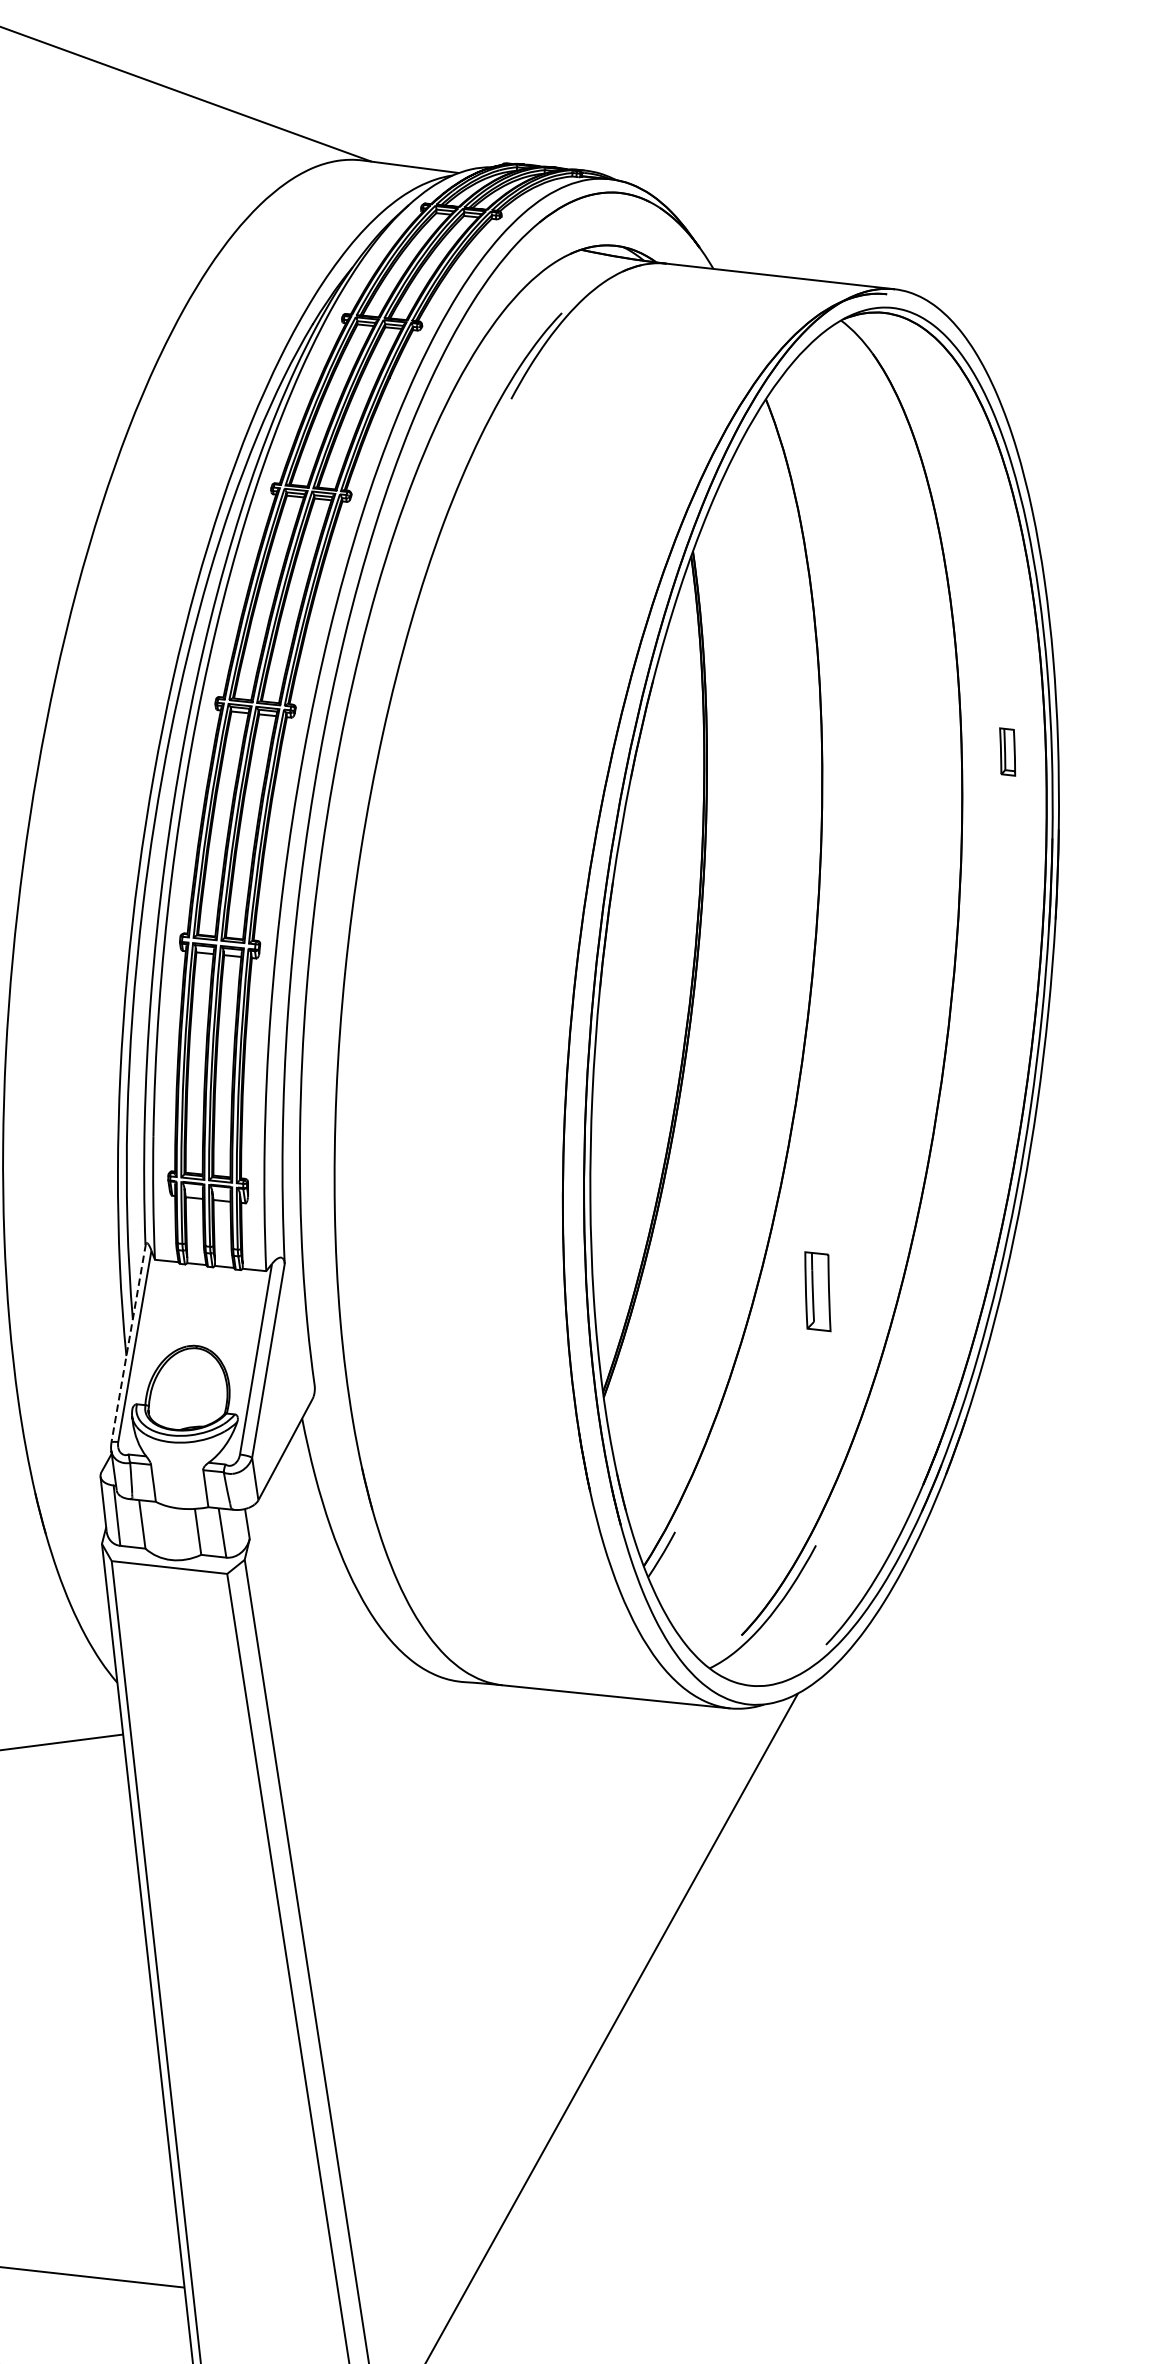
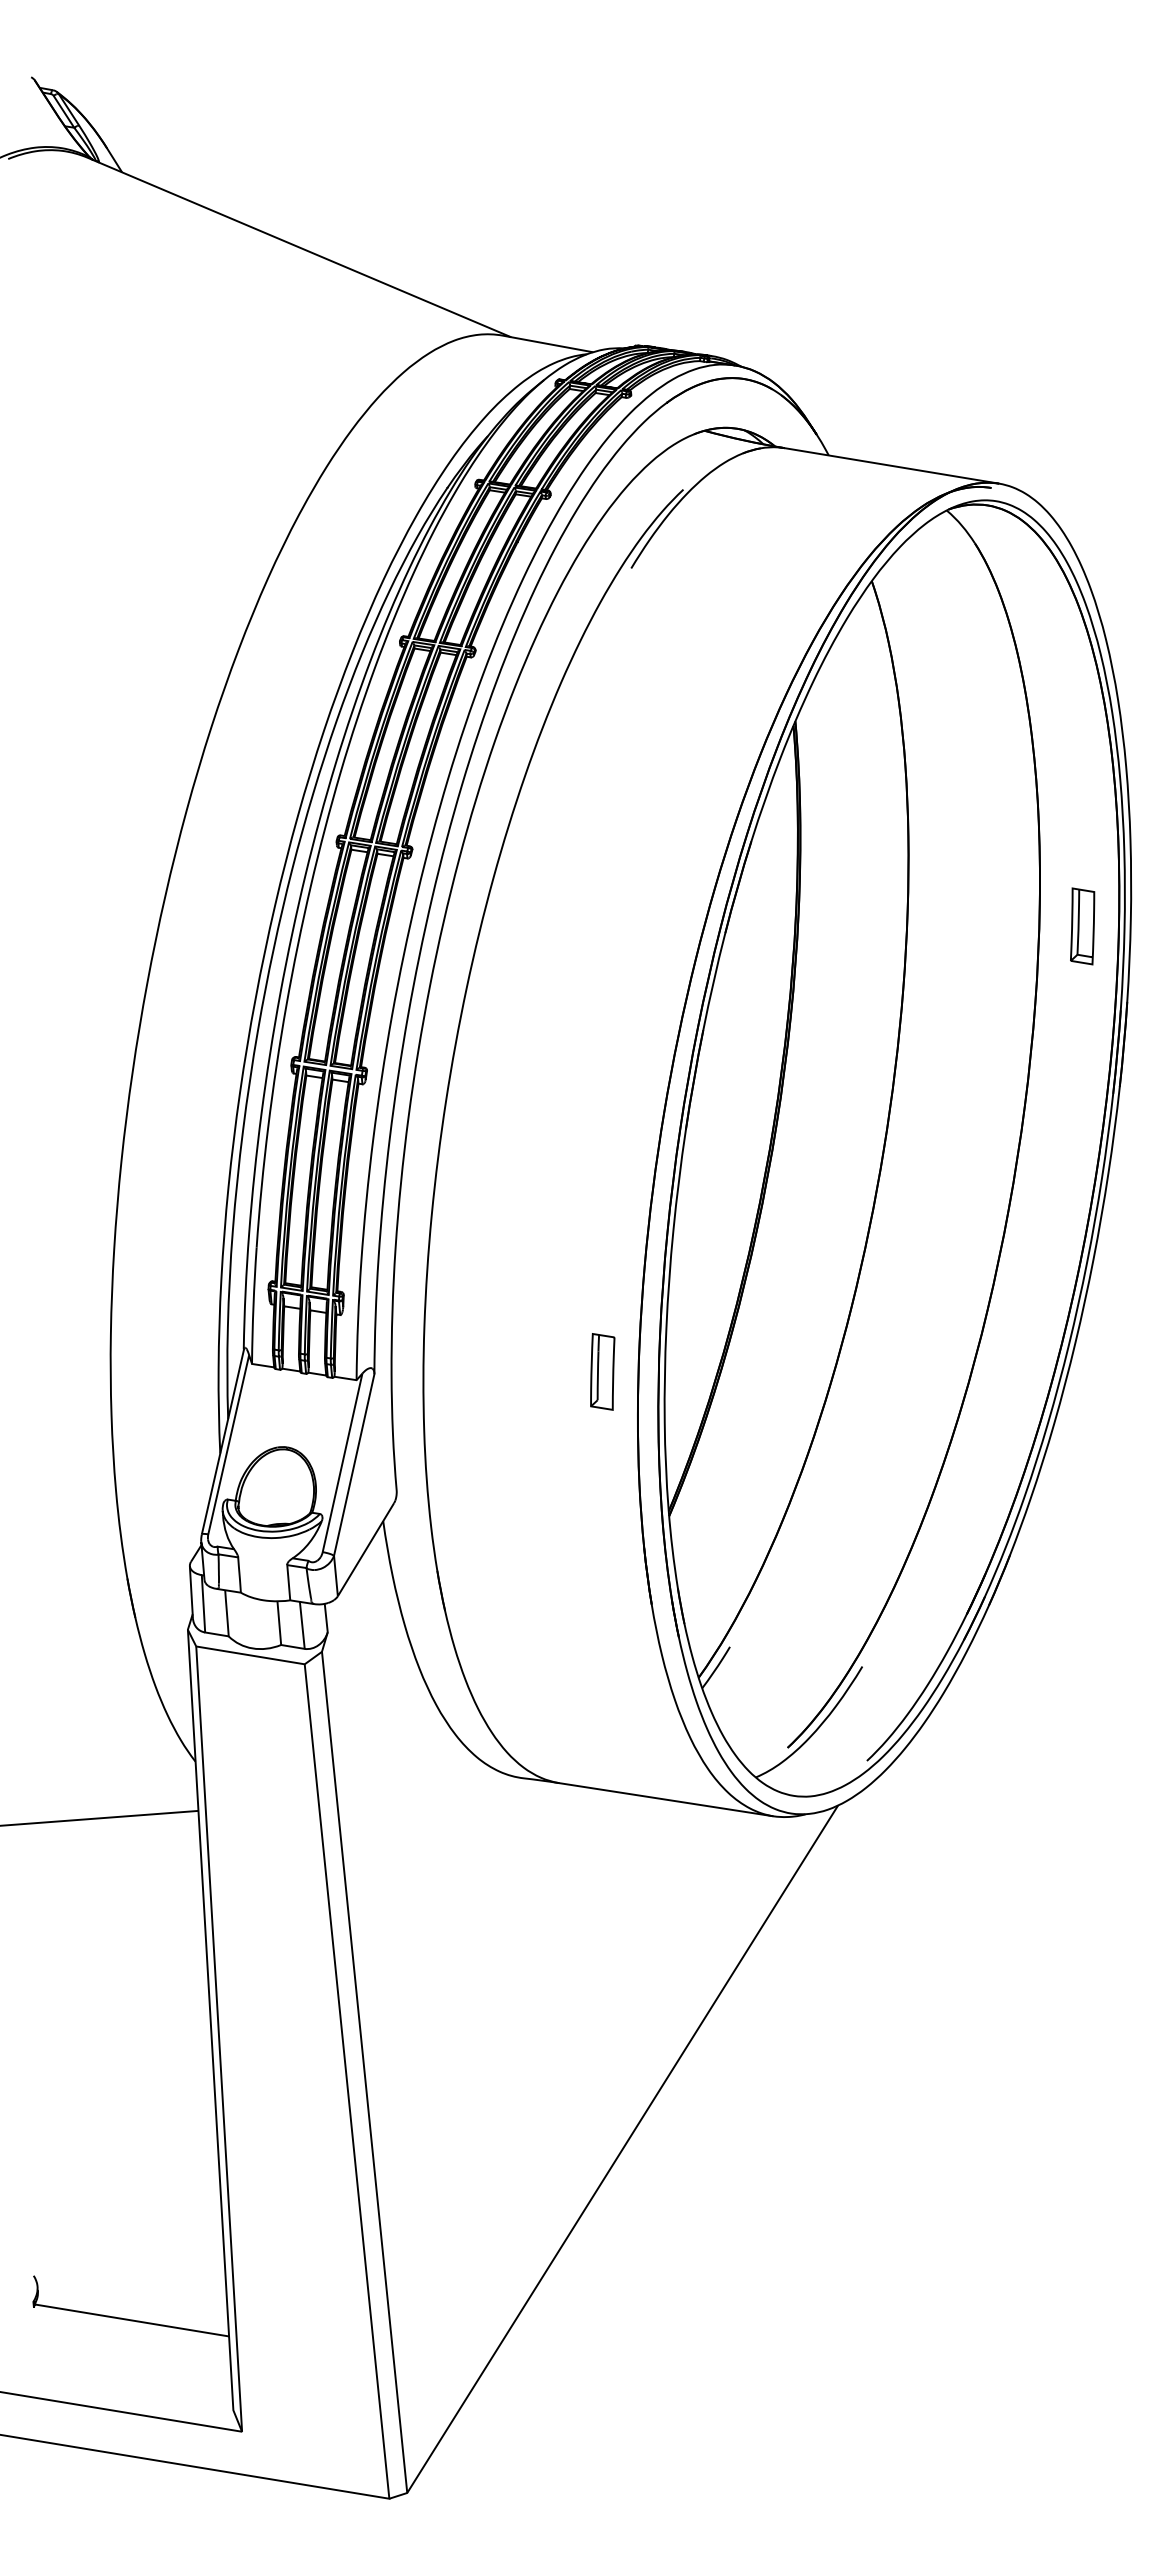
part: (1007, 752) -> (1082, 926), size x1.67
part: (817, 1291) -> (602, 1371), moved
line: (128, 1340) -> (223, 1438), dashed -> solid

